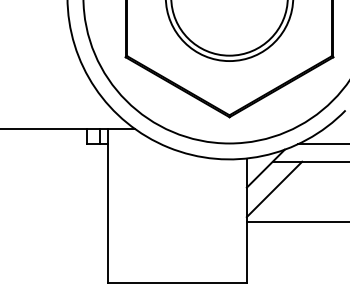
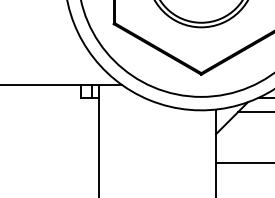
line: (274, 189) -> (239, 135), removed

